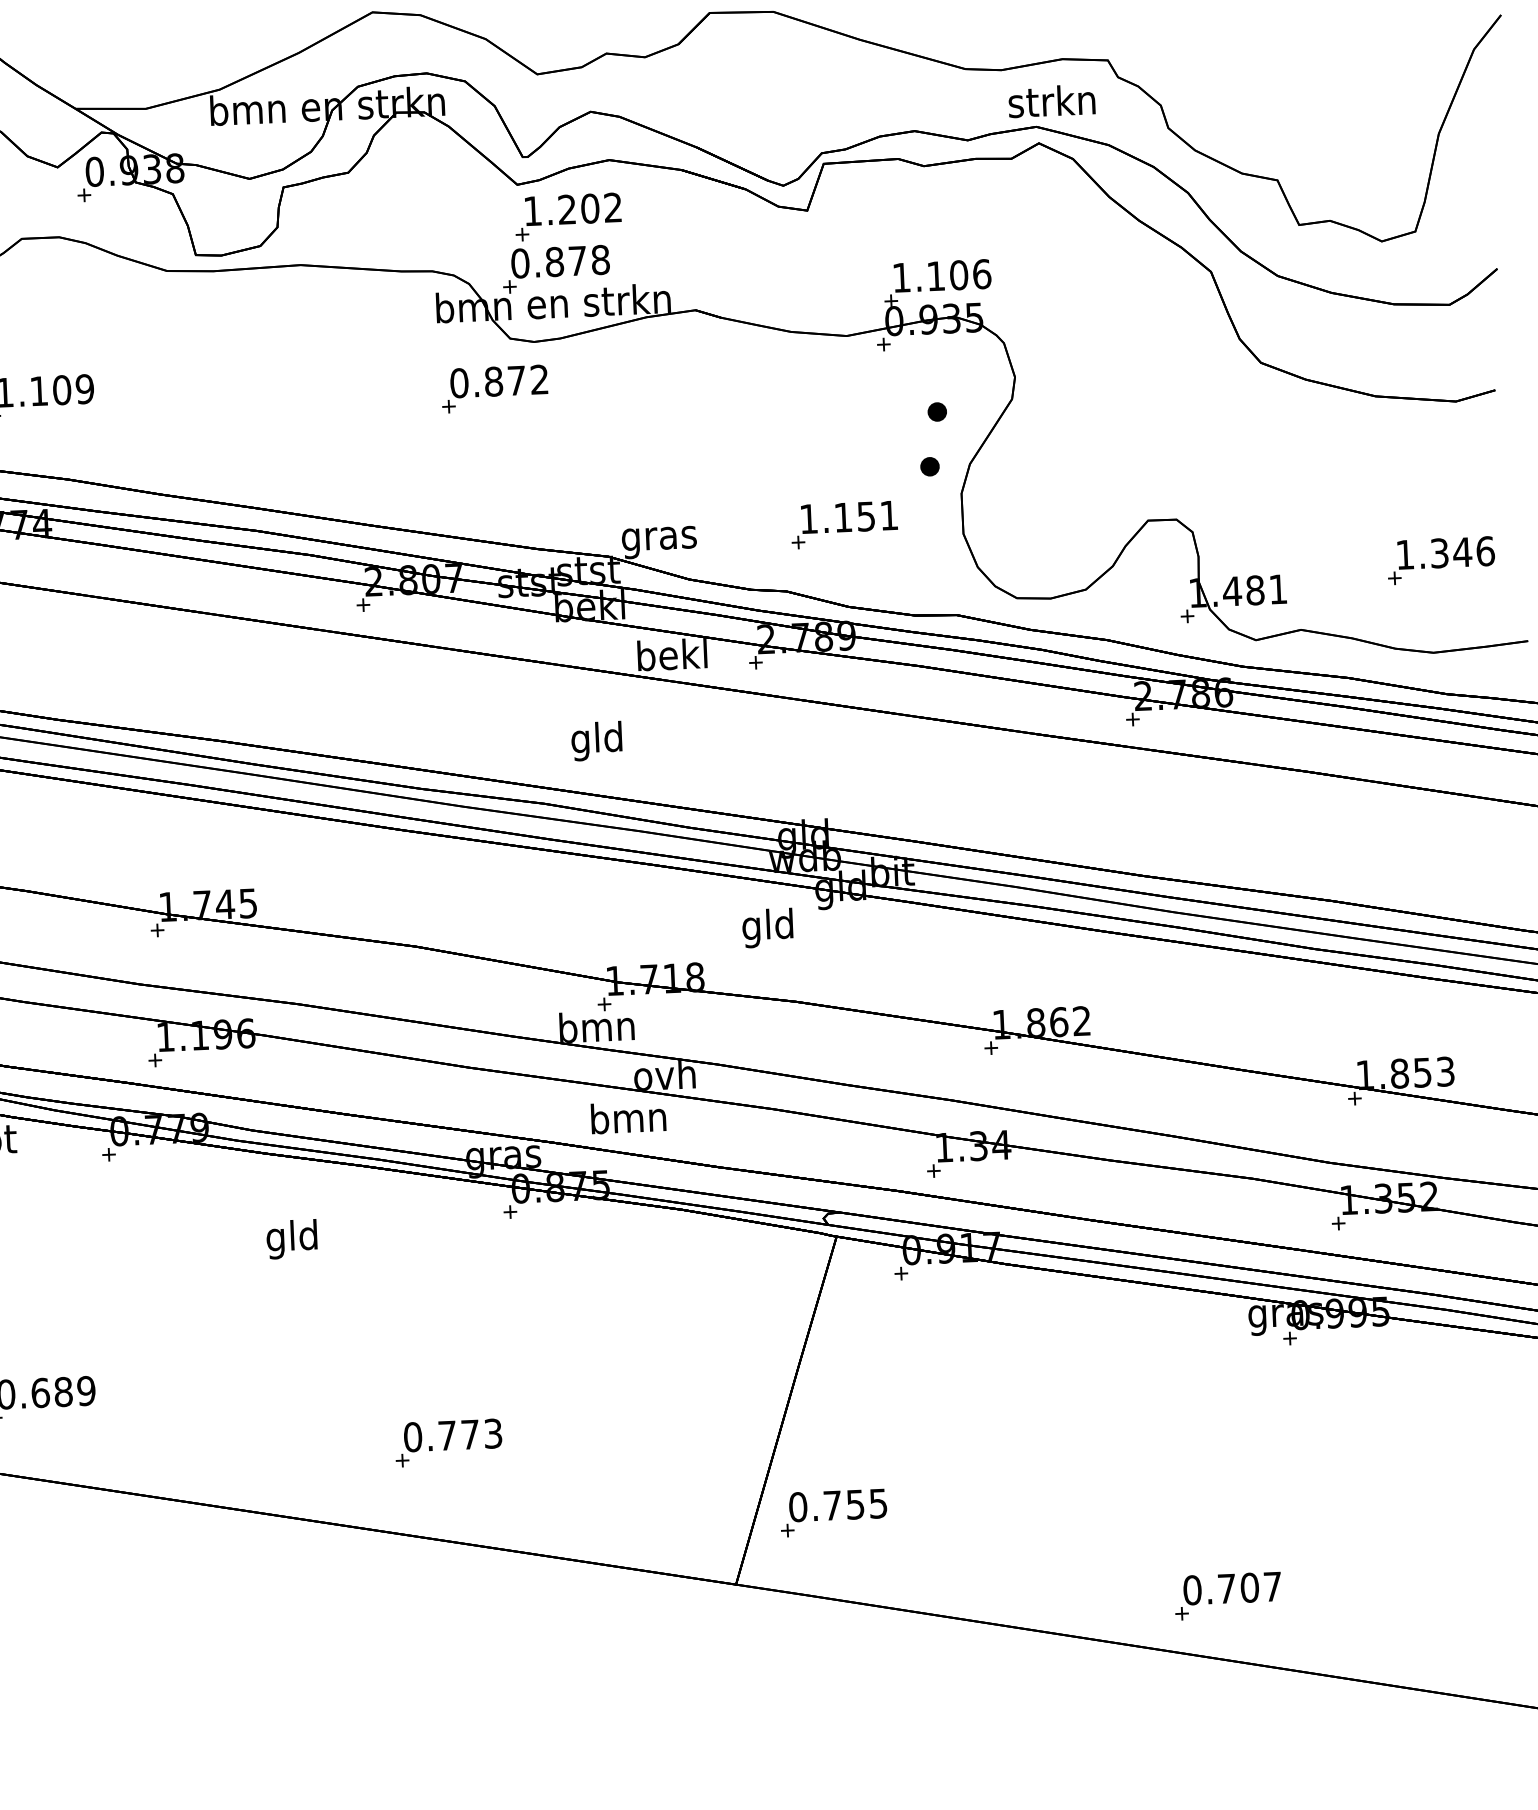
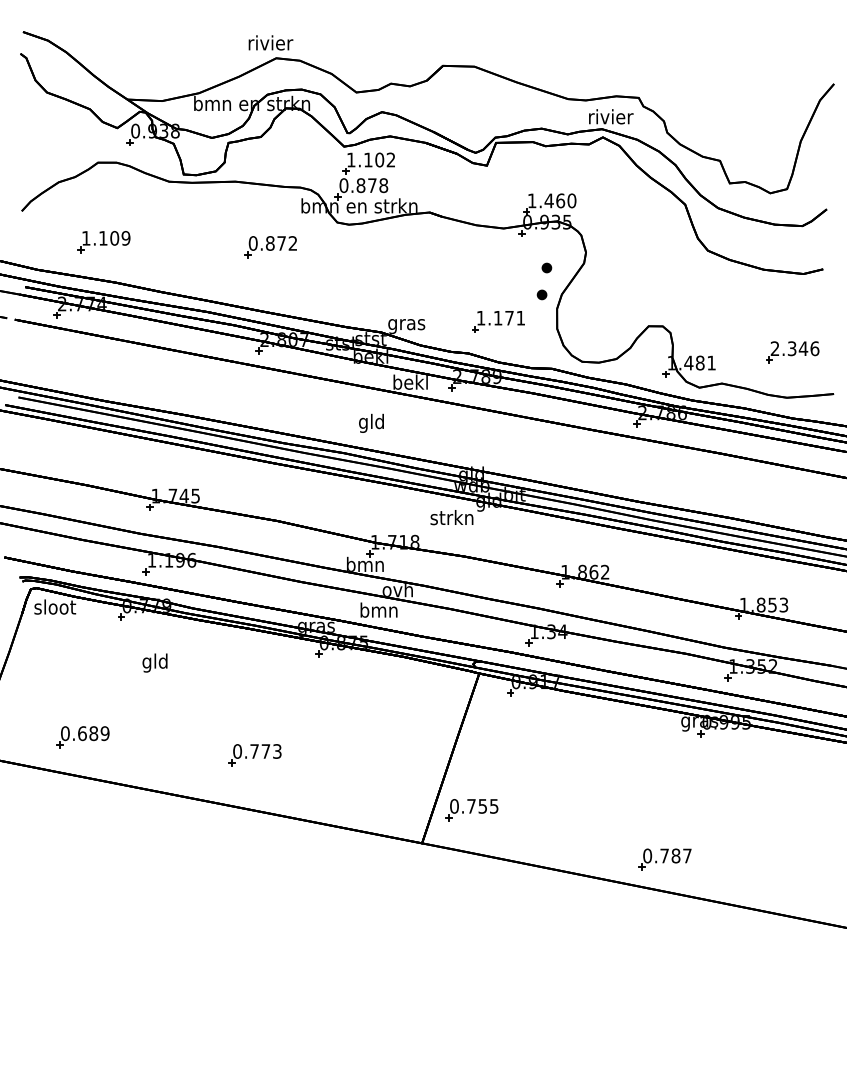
text: (1052, 100) -> (610, 116), strkn -> rivier
text: (567, 208) -> (368, 159), 1.202 -> 1.102
text: (958, 274) -> (560, 200), 1.106 -> 1.460
part: (494, 389) -> (270, 247), moved
text: (866, 517) -> (509, 318), 1.151 -> 1.171
text: (1403, 554) -> (774, 348), 1.346 -> 2.346
text: (766, 928) -> (451, 519), gld -> strkn
text: (290, 1238) -> (154, 662), moved
part: (447, 1443) -> (254, 755), moved
text: (1248, 1586) -> (675, 855), 0.707 -> 0.787

